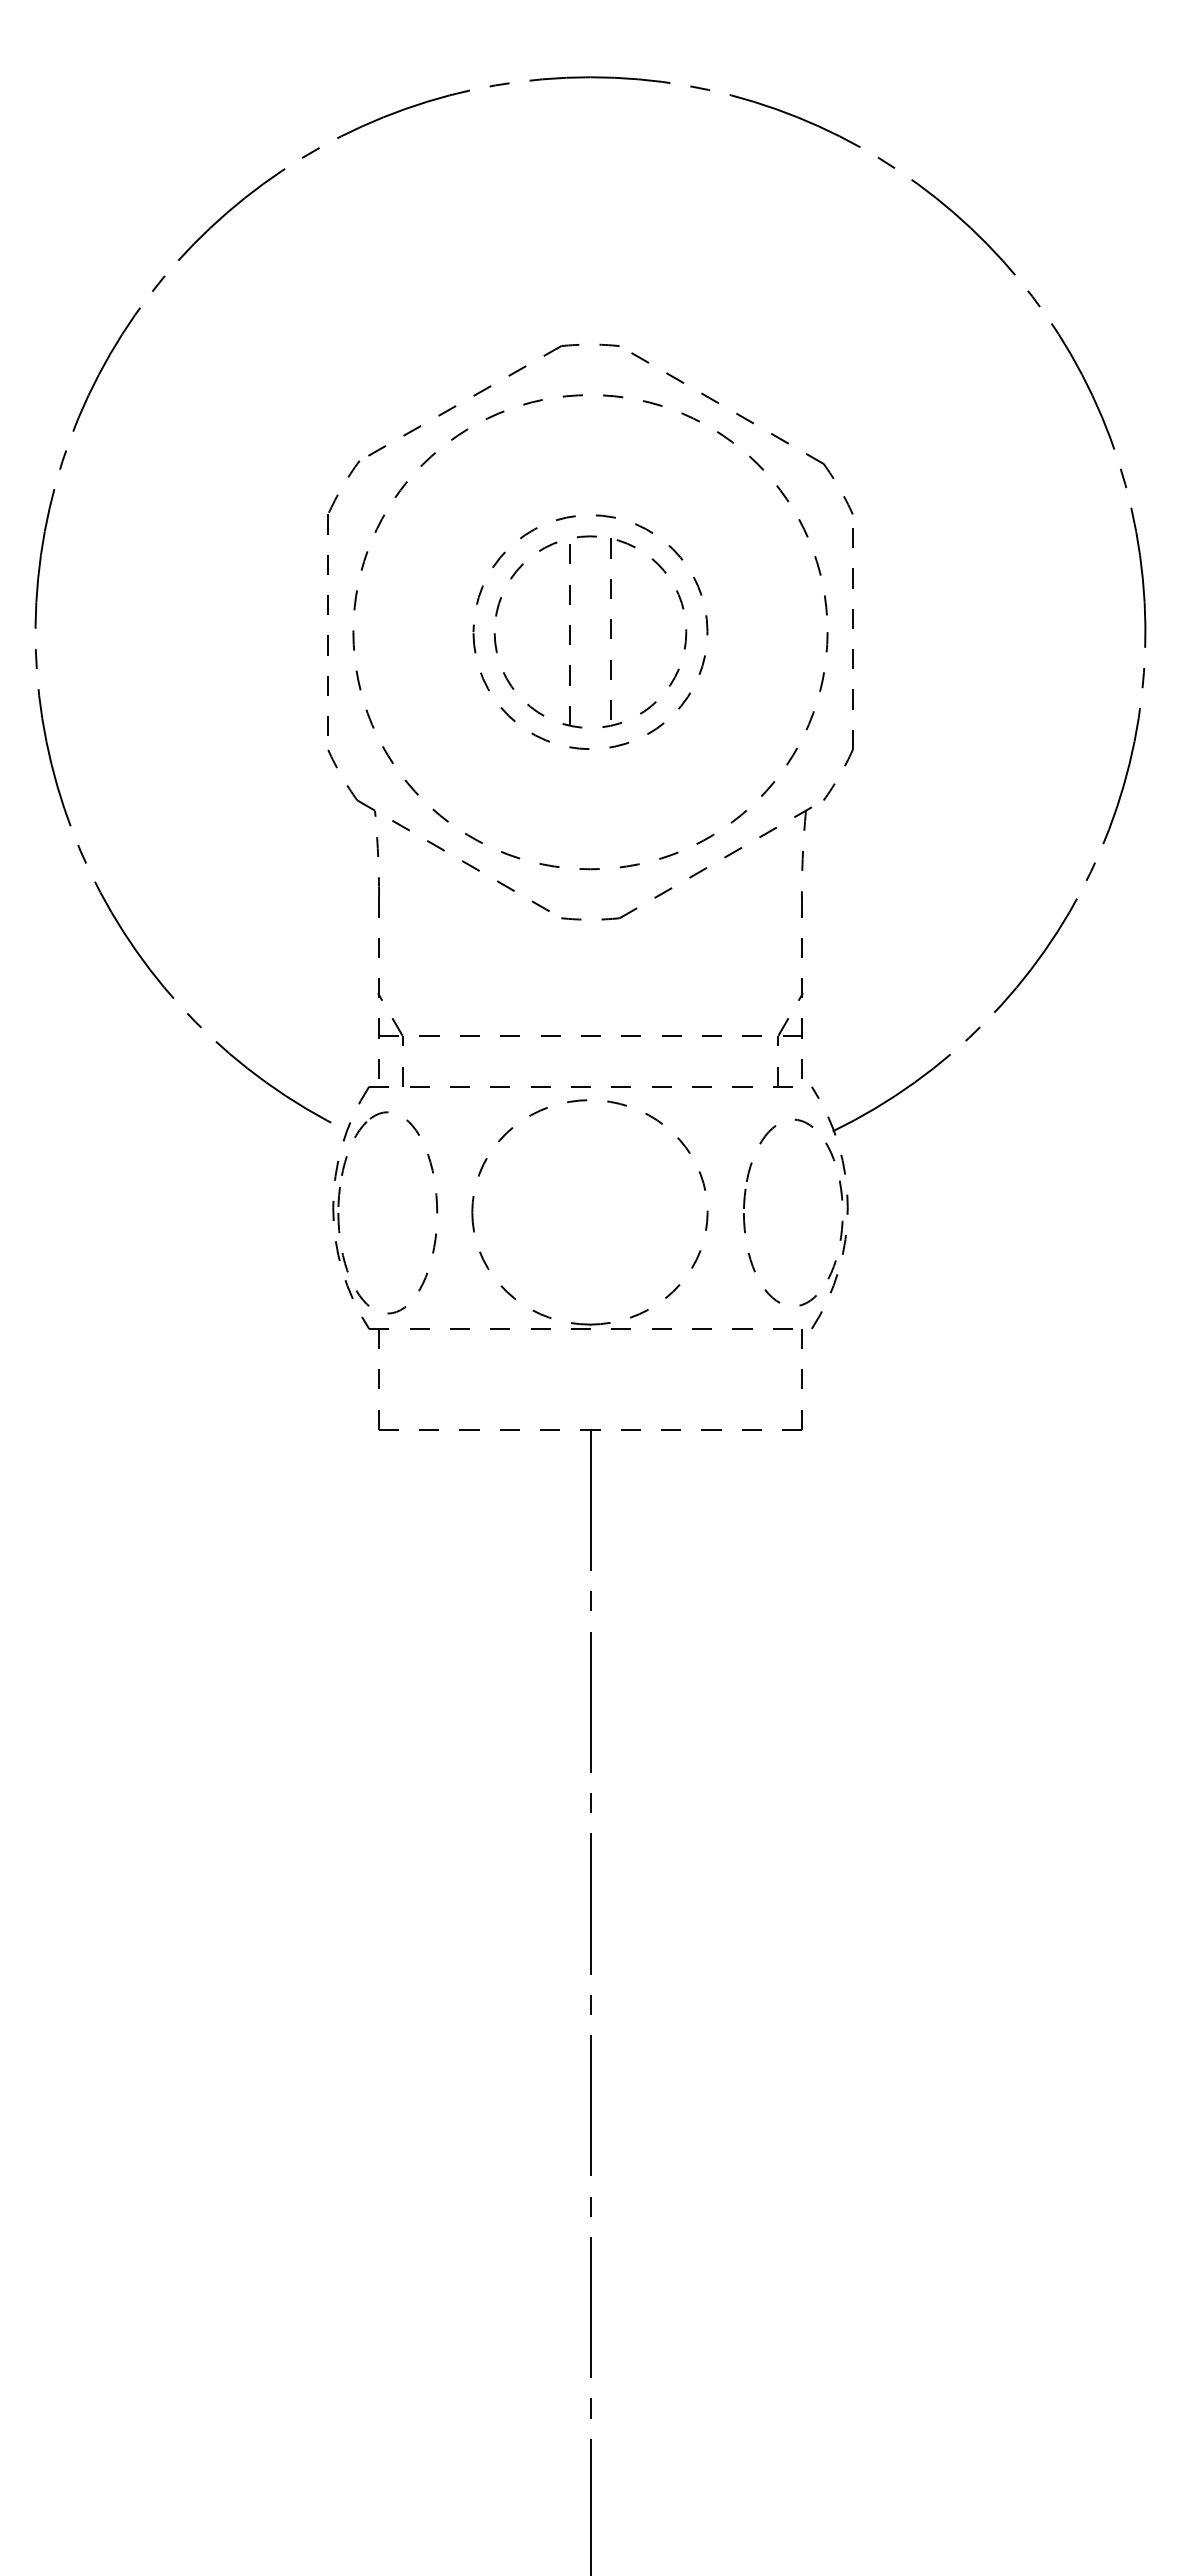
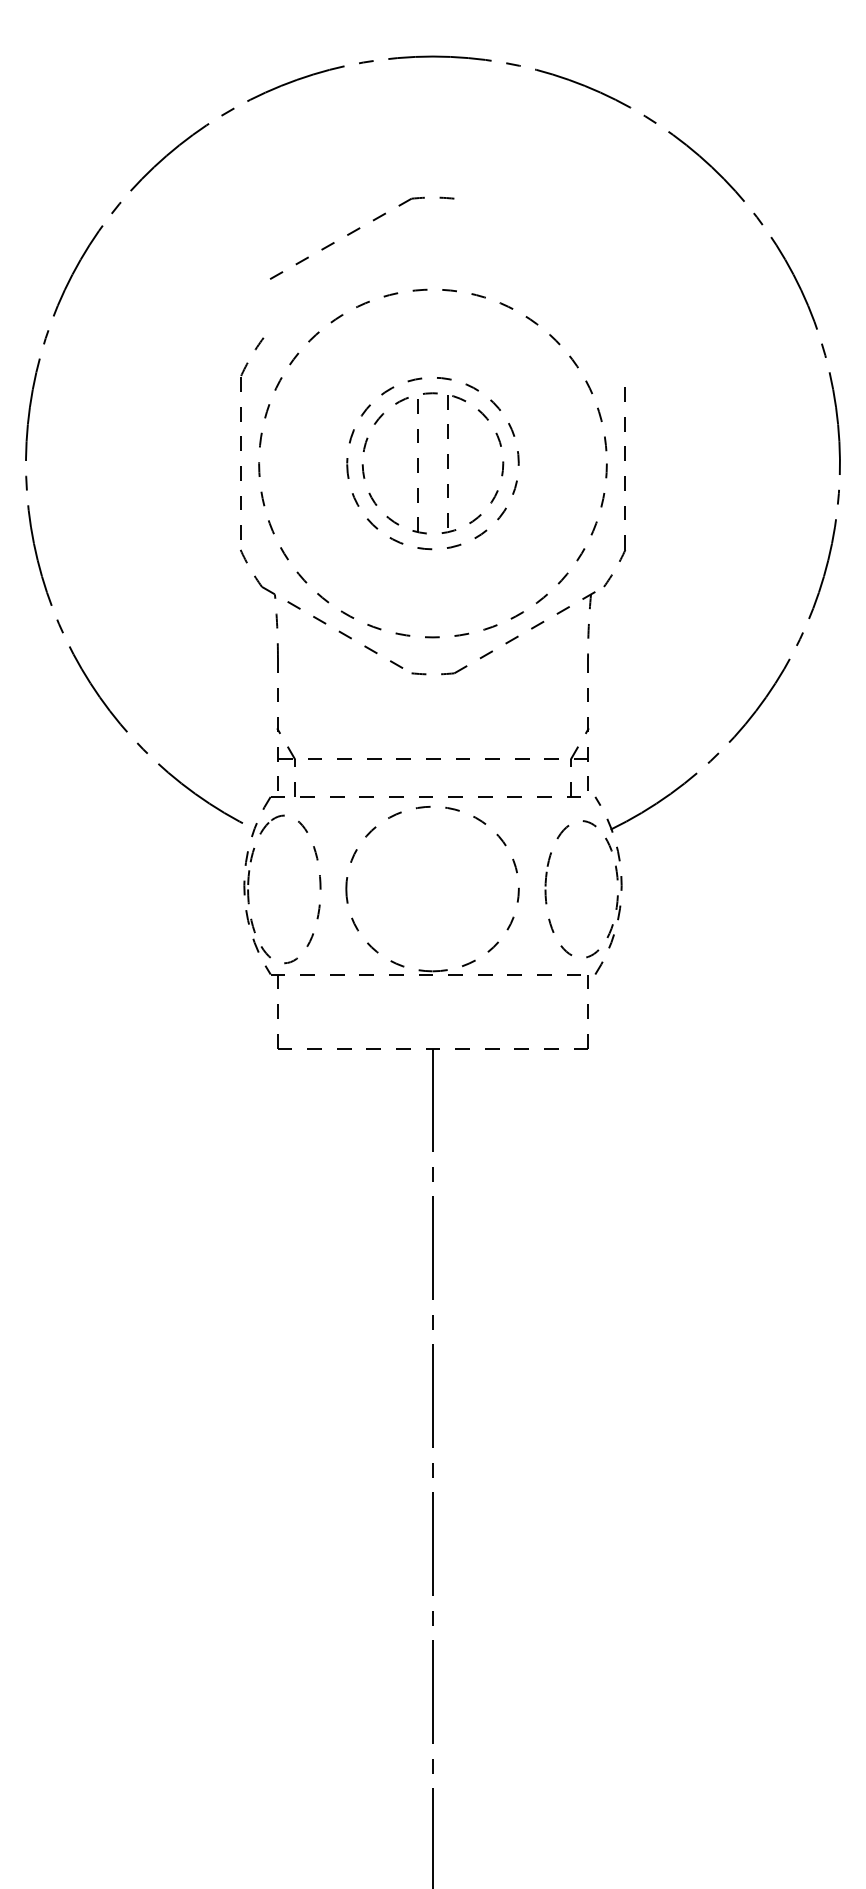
part: (487, 389) -> (357, 230), moved
part: (749, 422) -> (549, 309), removed

